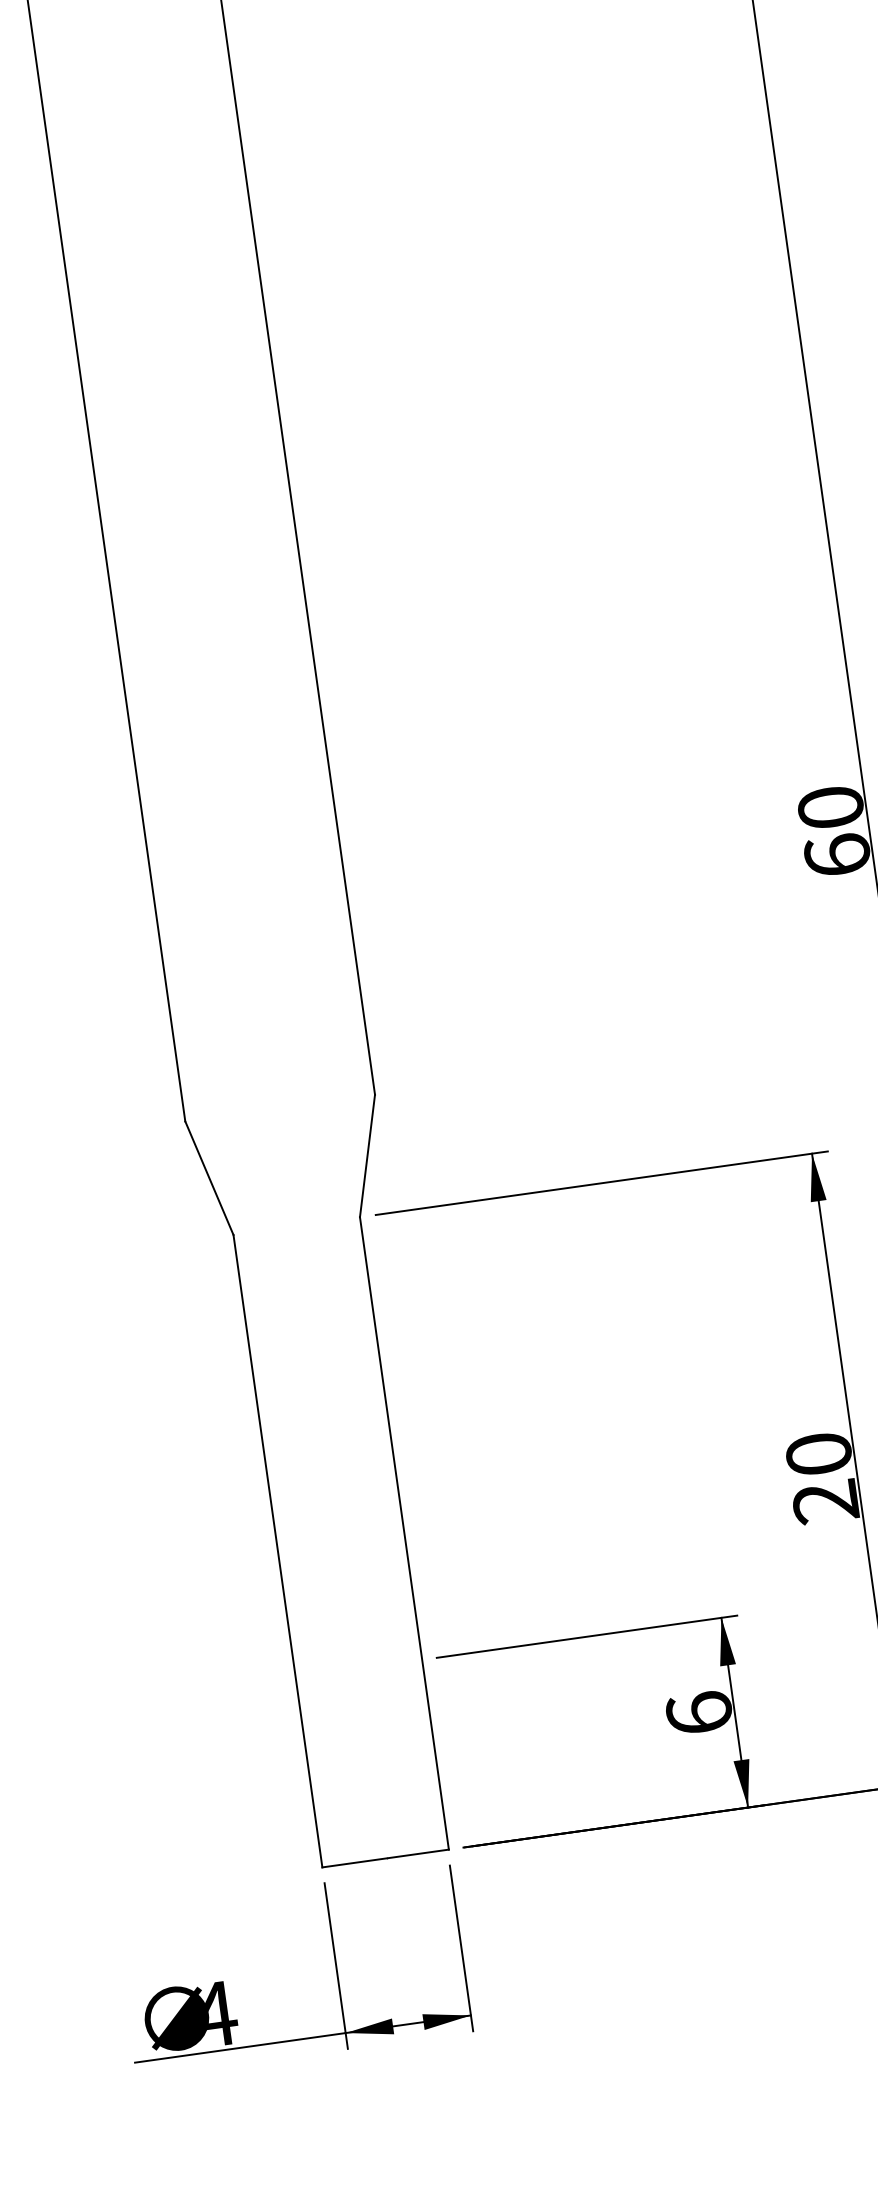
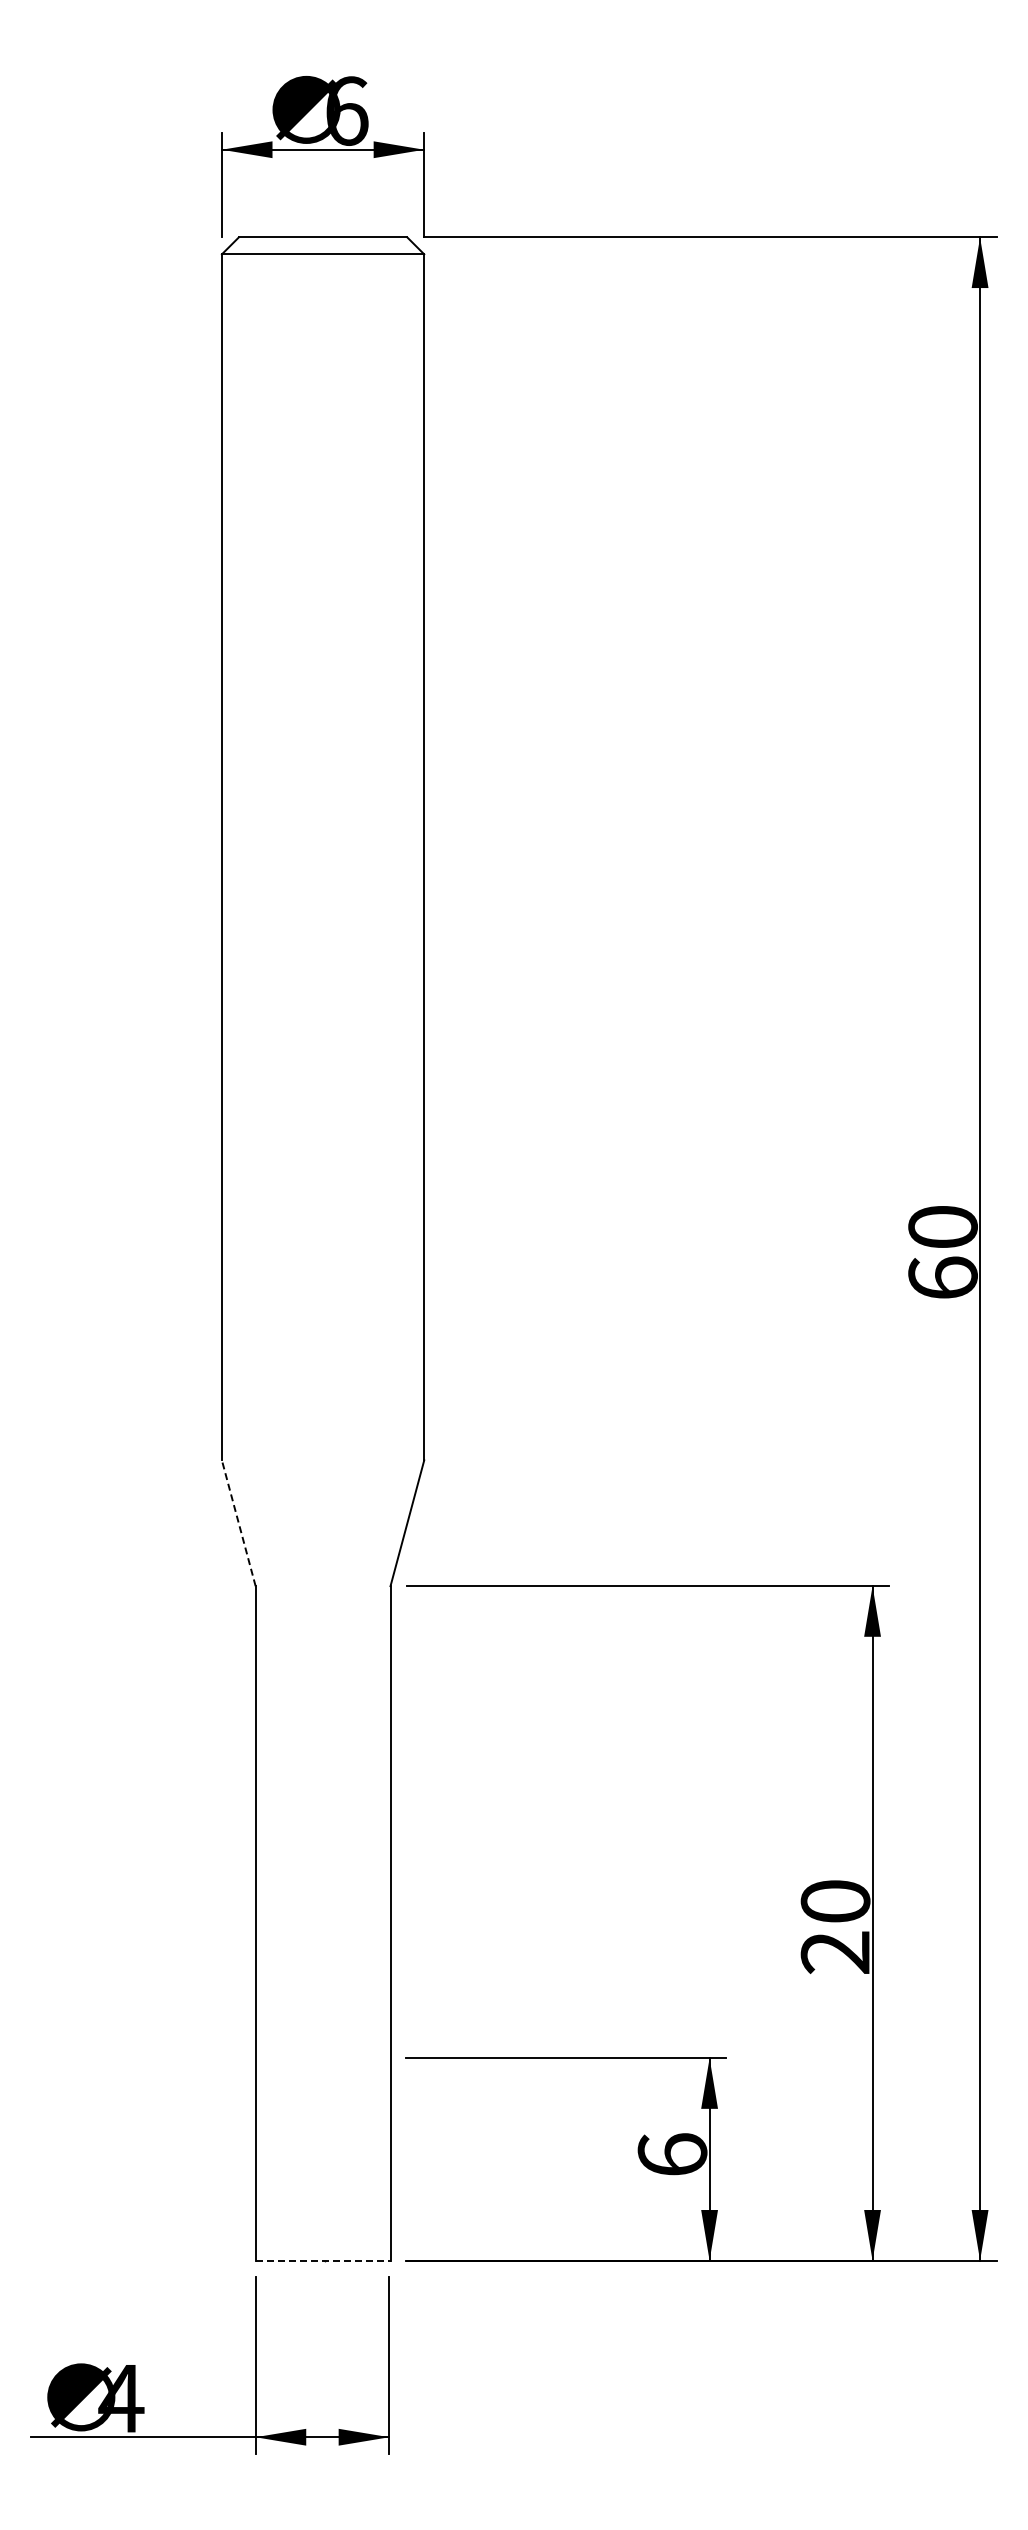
line: (209, 1177) -> (238, 1522), solid -> dashed
line: (386, 1858) -> (323, 2260), solid -> dashed

